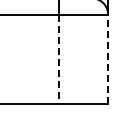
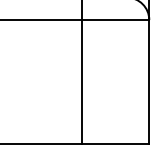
line: (59, 59) -> (82, 82), dashed -> solid
line: (108, 59) -> (149, 82), dashed -> solid

